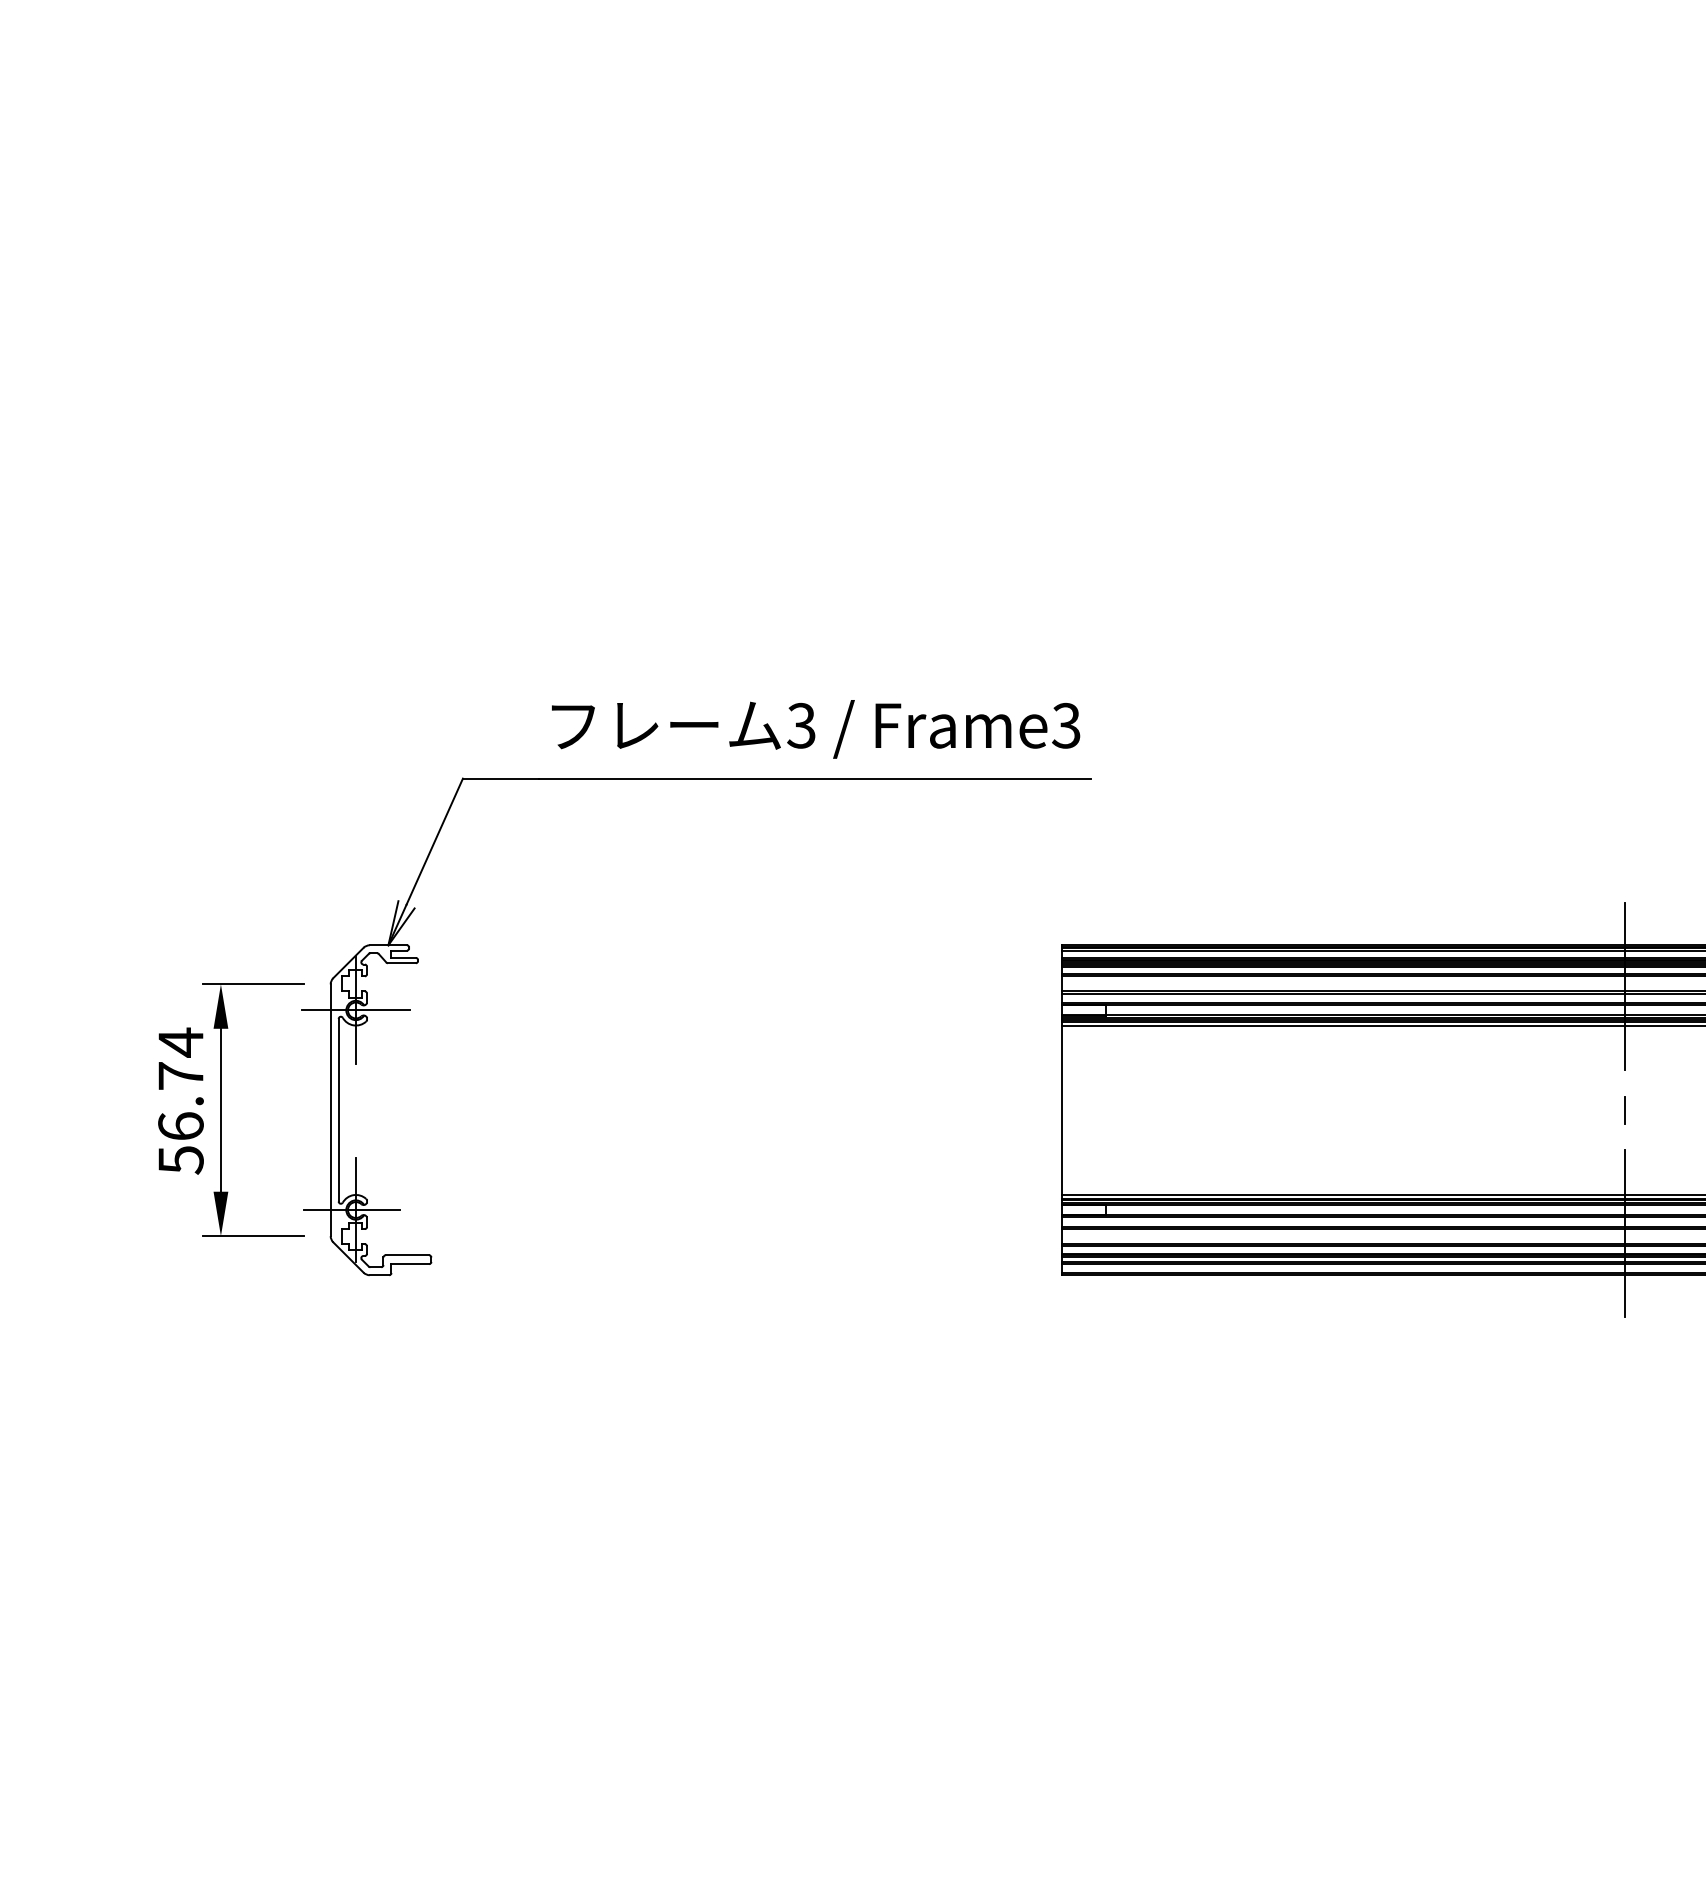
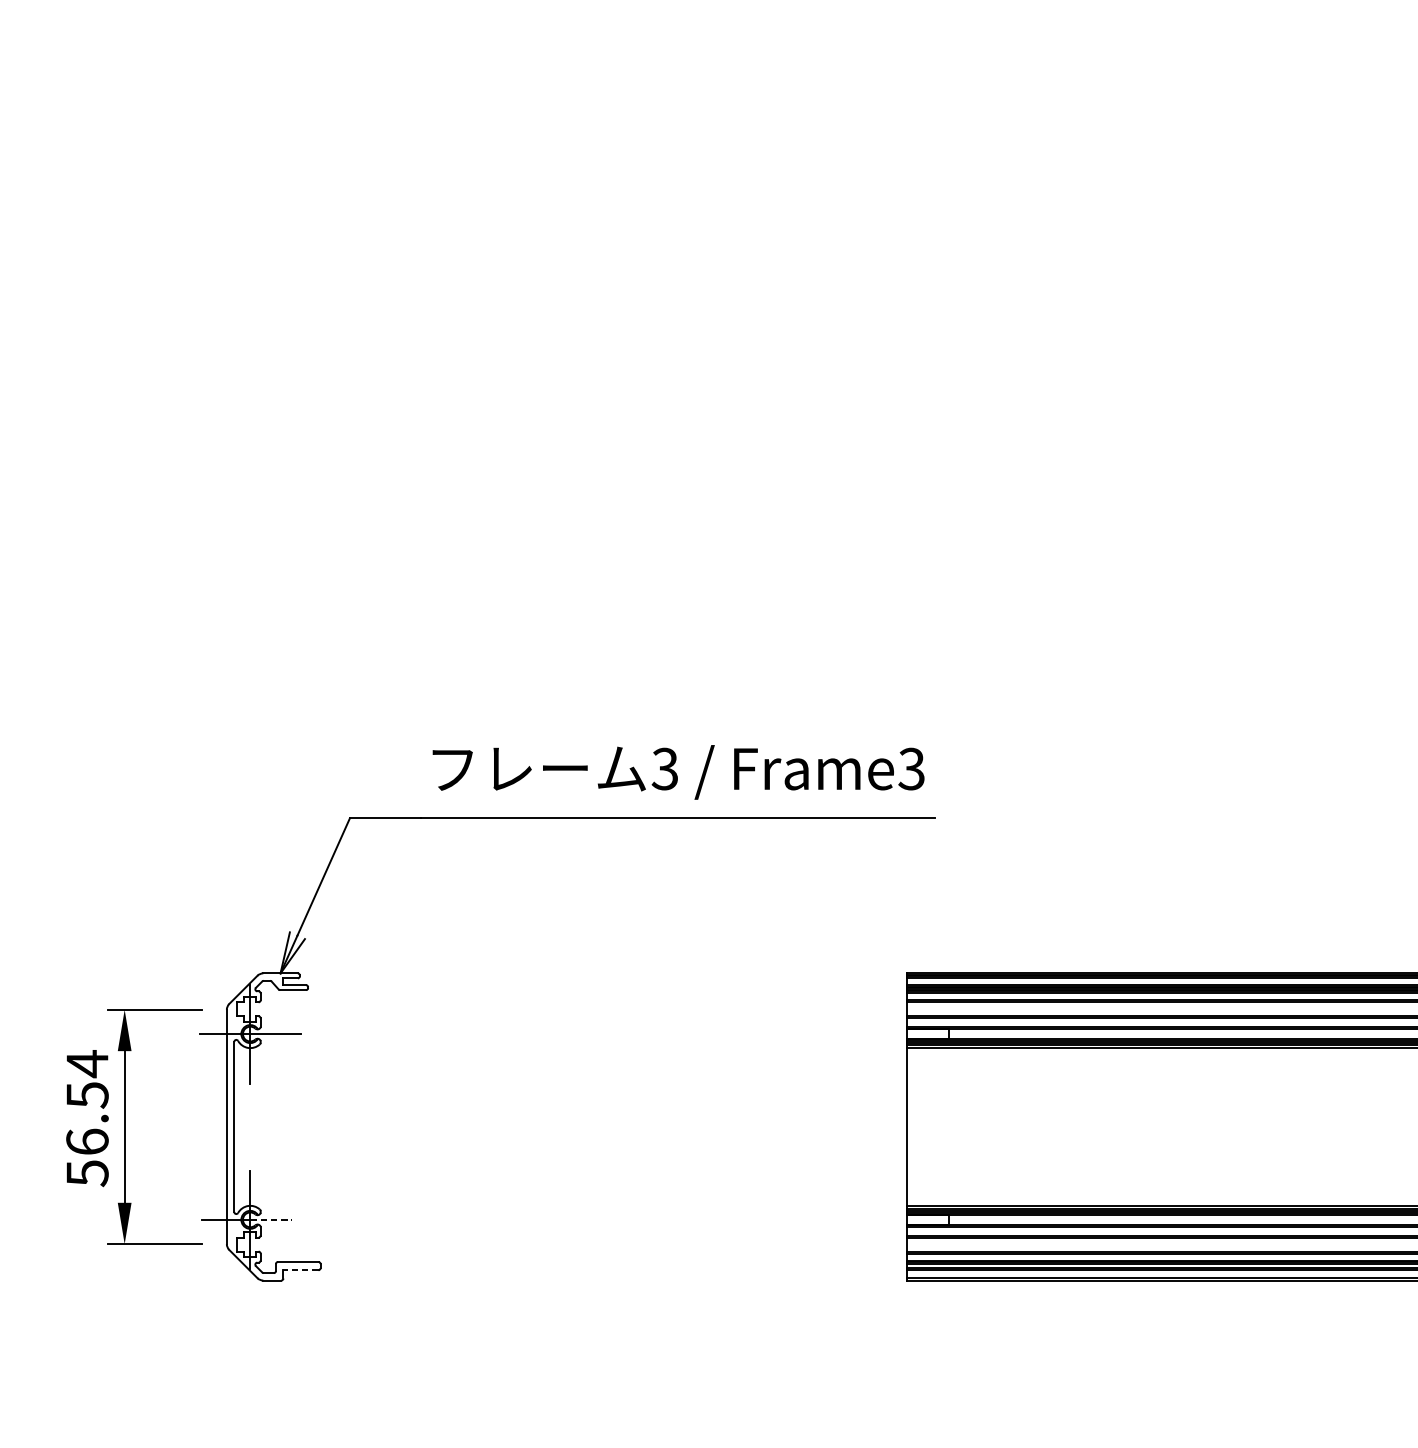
text: (180, 1076) -> (87, 1095), 56.74 -> 56.54
line: (378, 1210) -> (271, 1220), solid -> dashed
line: (410, 1264) -> (301, 1270), solid -> dashed

